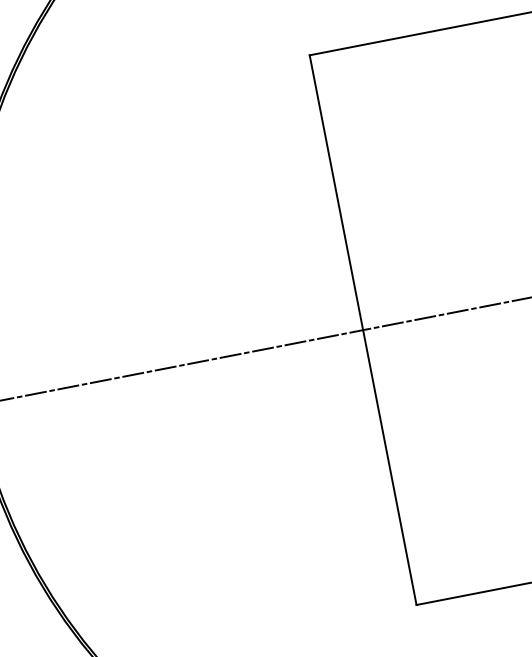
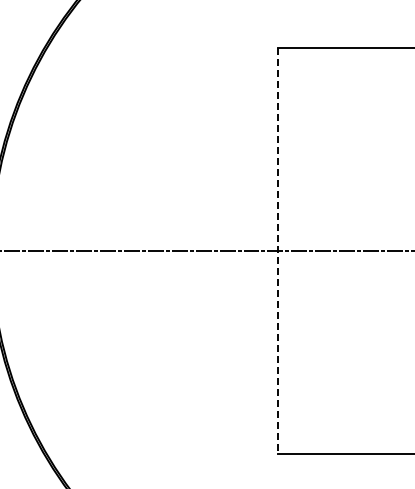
line: (363, 330) -> (277, 251), solid -> dashed

